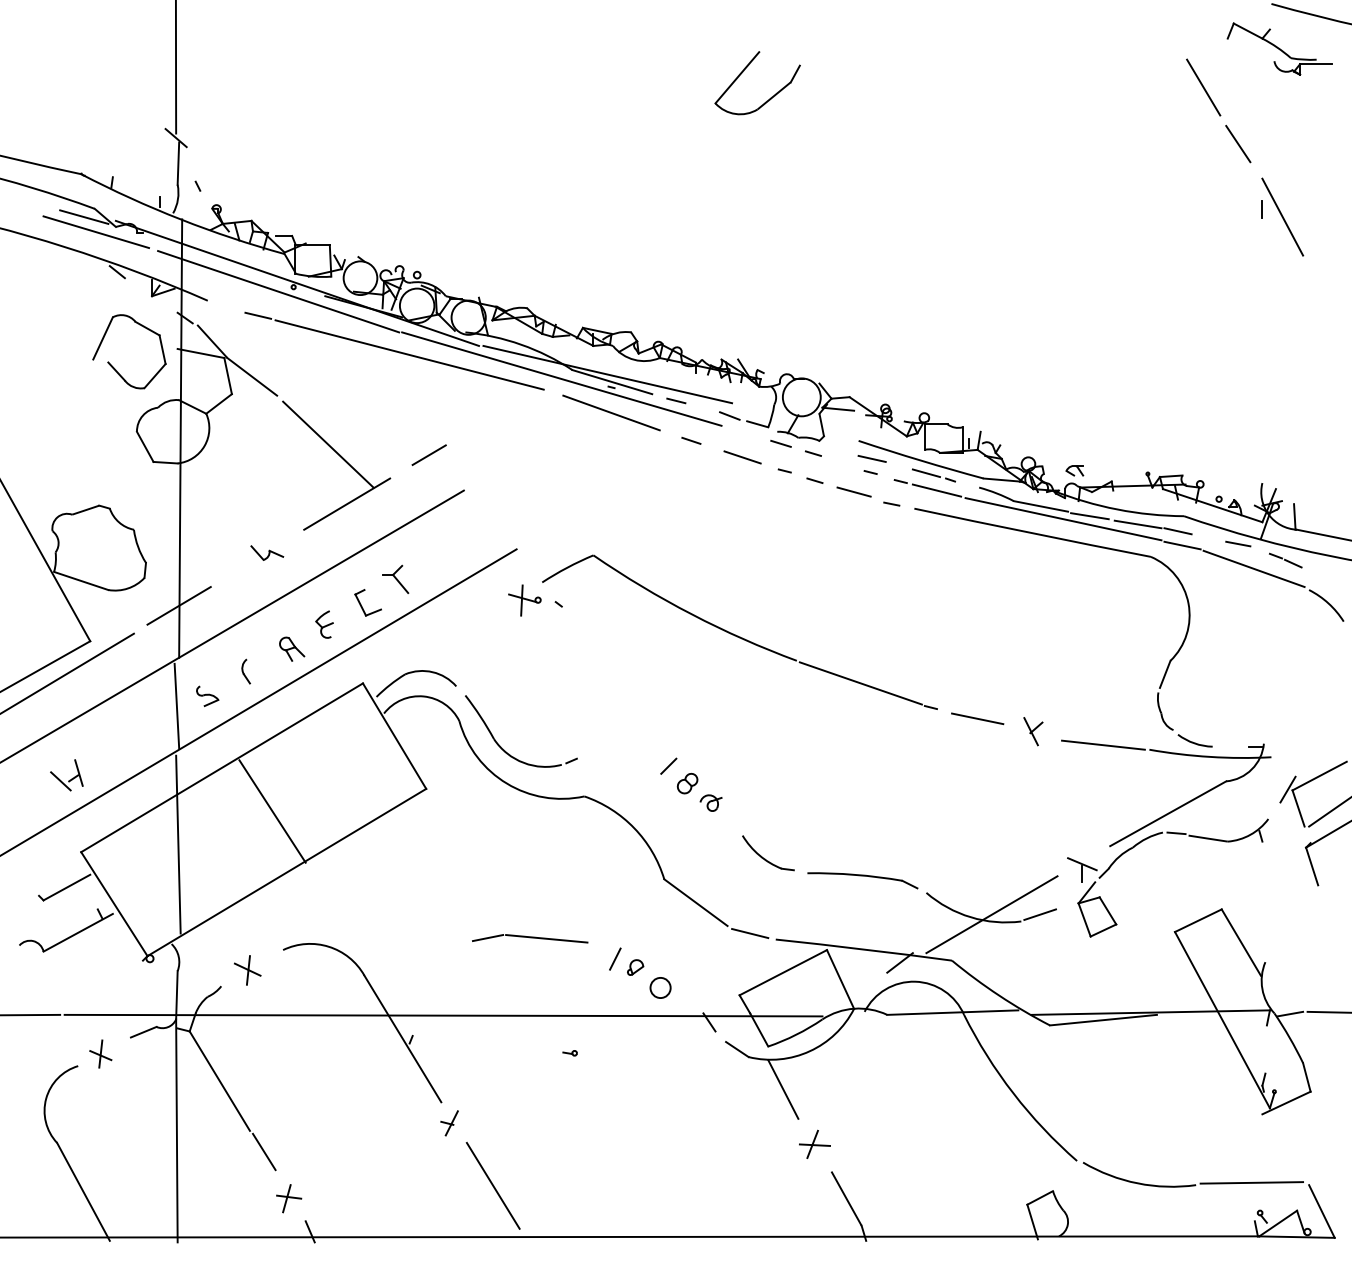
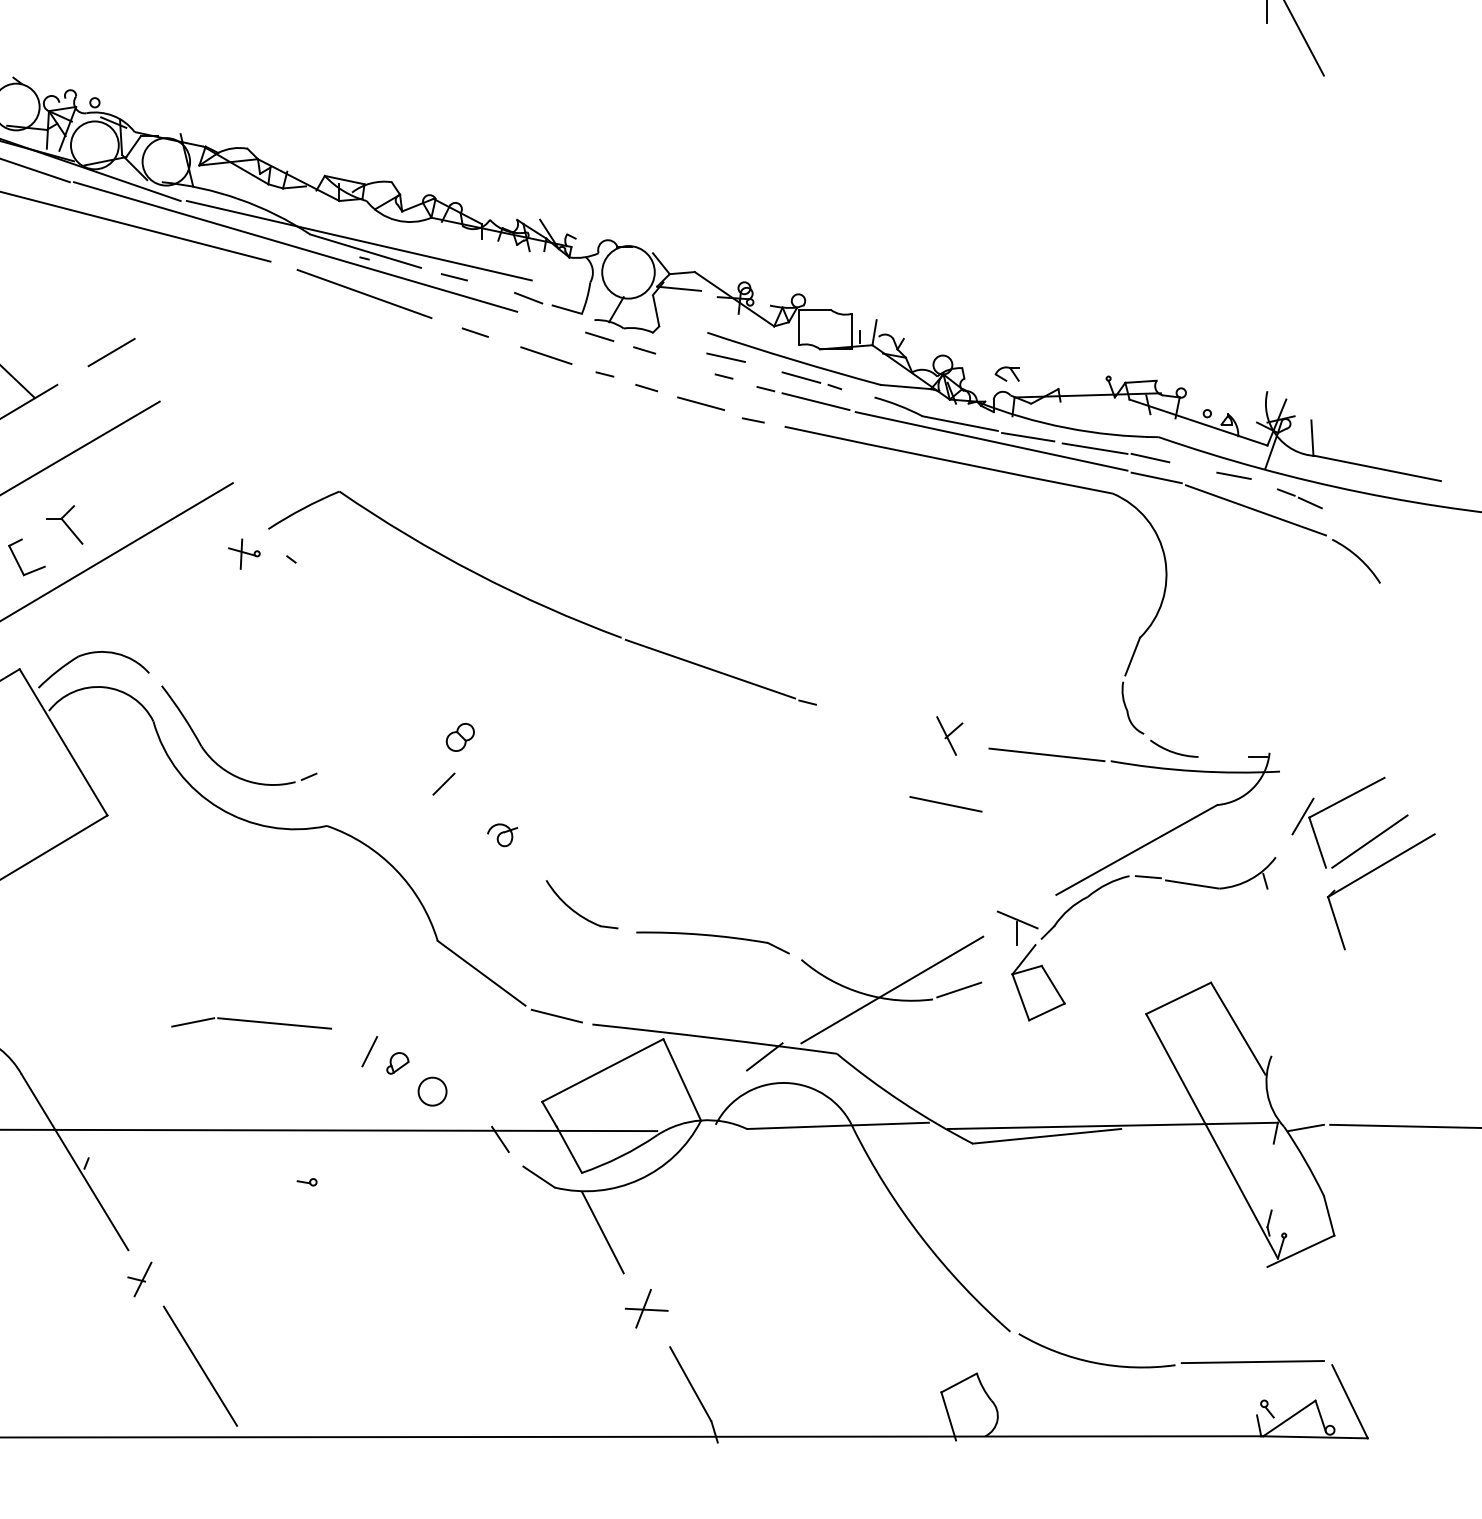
part: (524, 600) -> (243, 554), size x0.7
line: (977, 718) -> (945, 803), moved
part: (687, 783) -> (460, 737), moved

